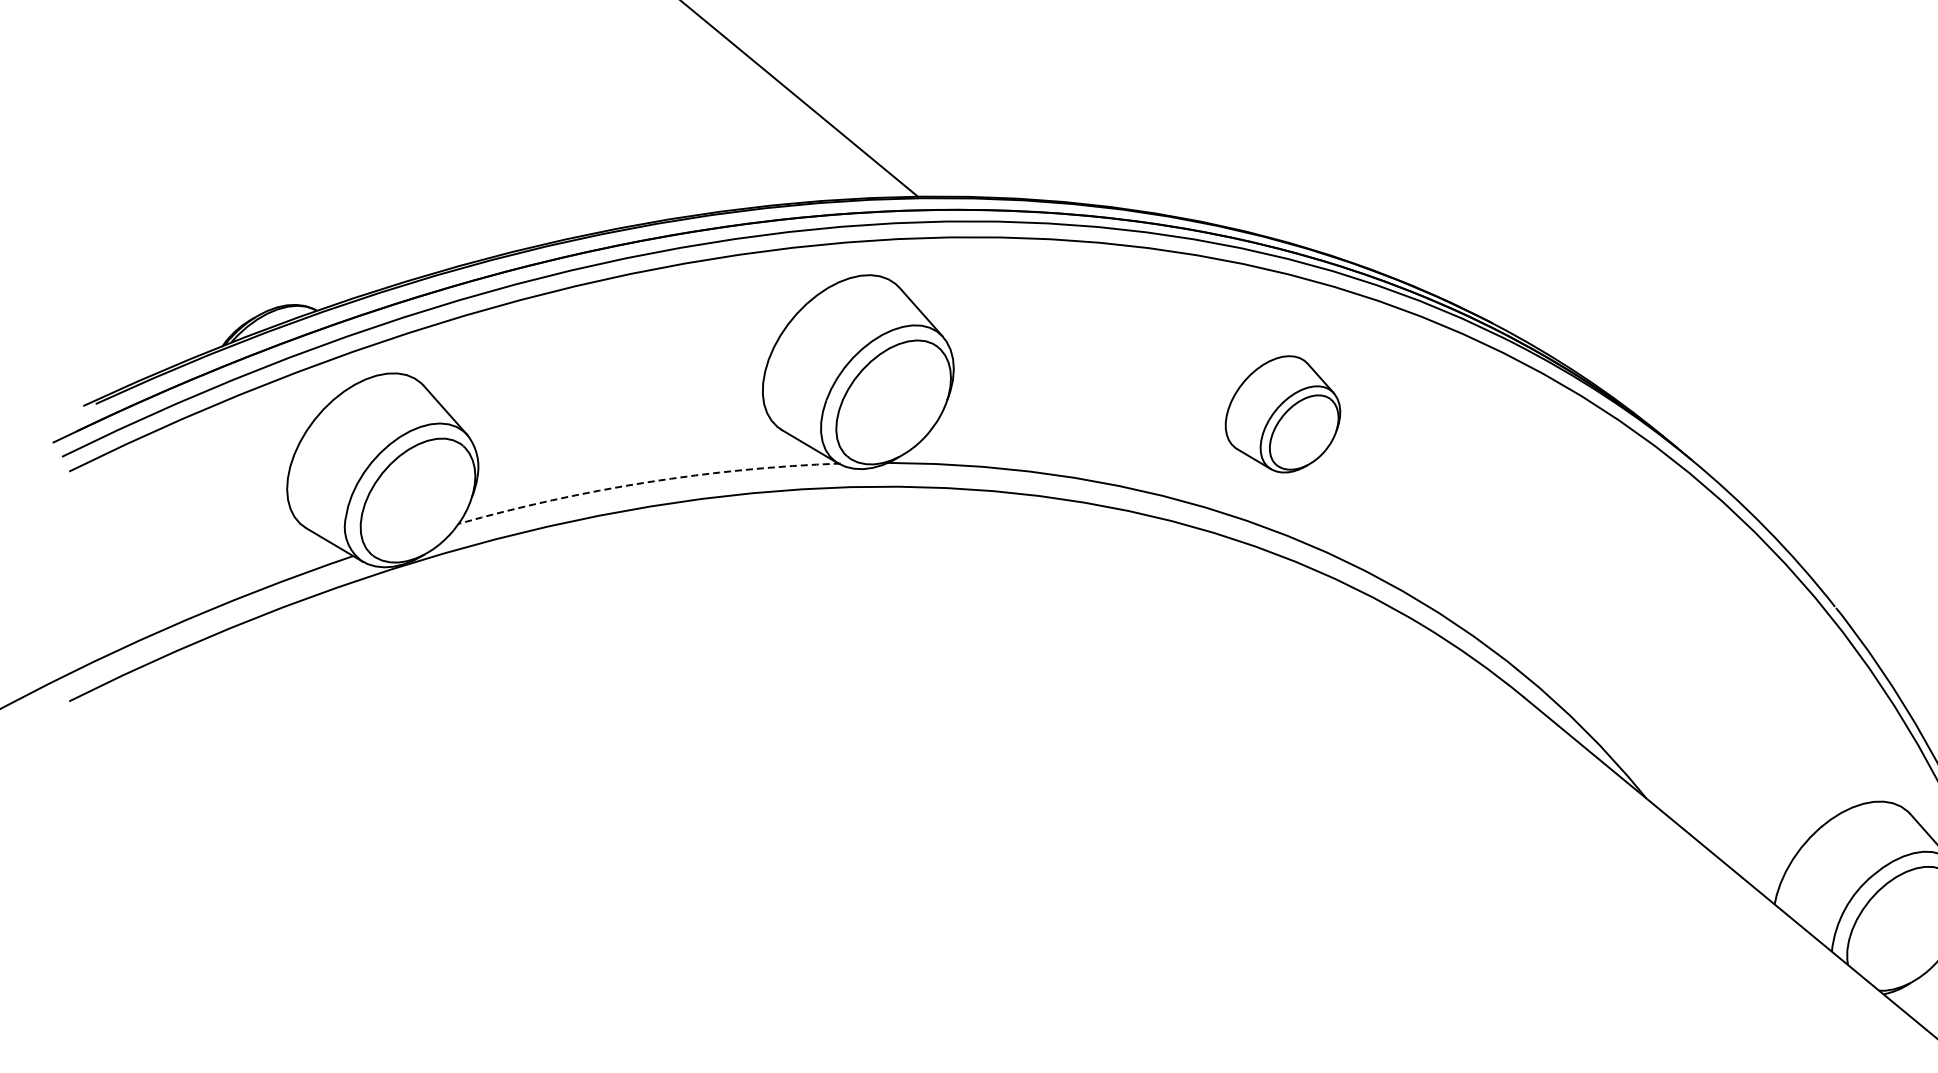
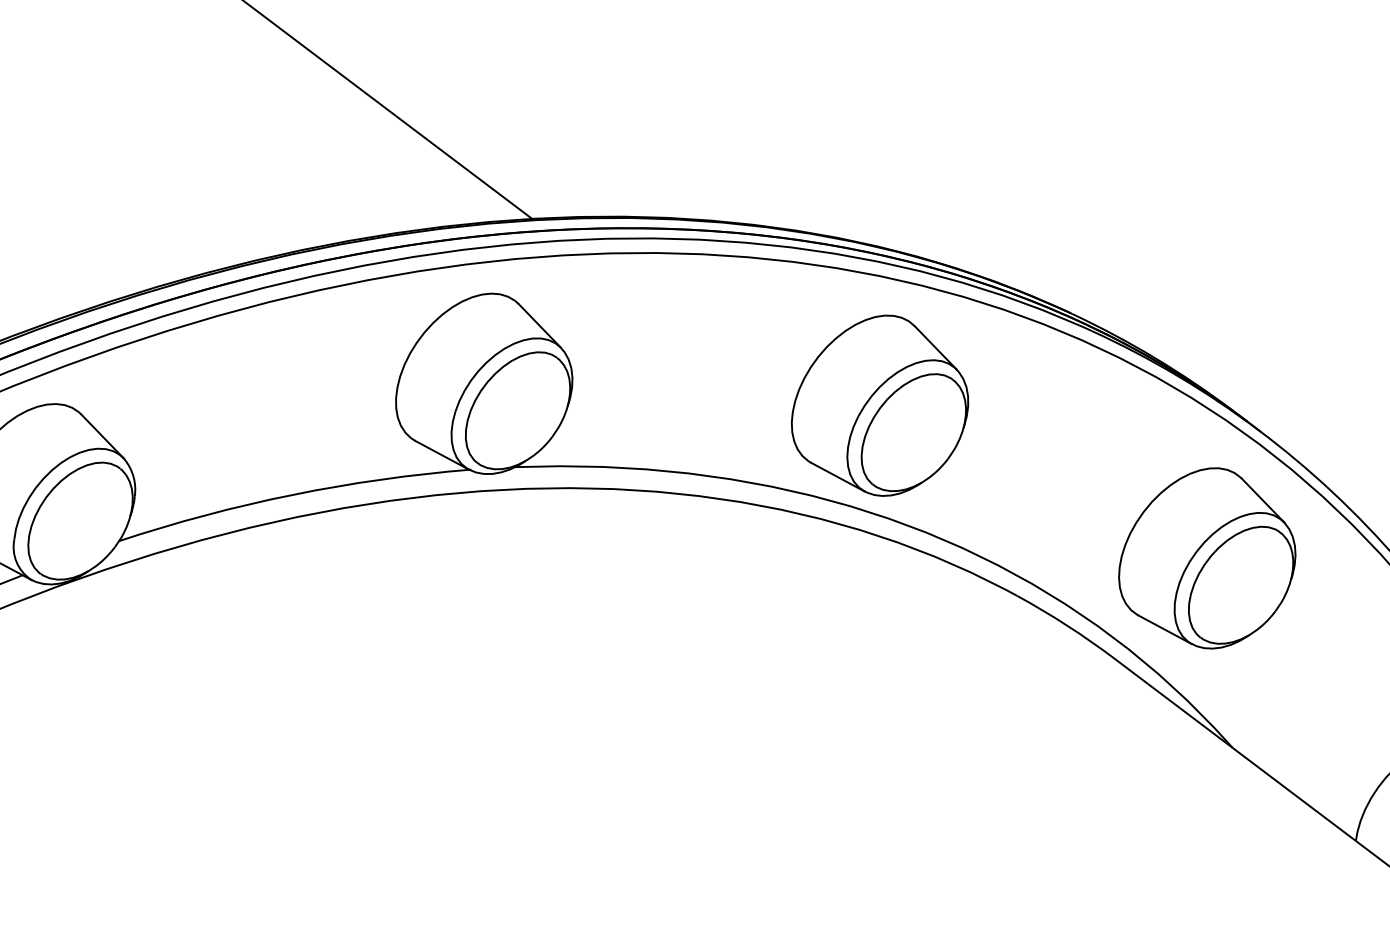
part: (1282, 414) -> (879, 406), size x1.67
arc: (647, 482) -> (292, 495), dashed -> solid
part: (1627, 593) -> (1206, 558), added

